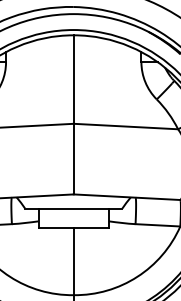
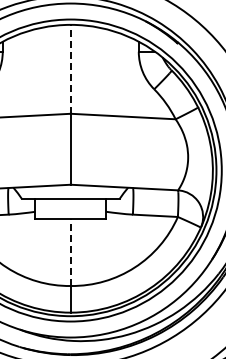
line: (73, 78) -> (70, 68), solid -> dashed
line: (73, 261) -> (70, 252), solid -> dashed

